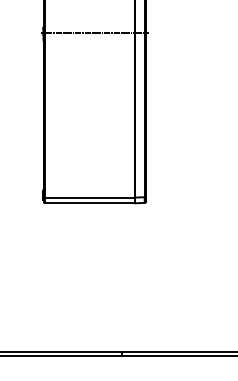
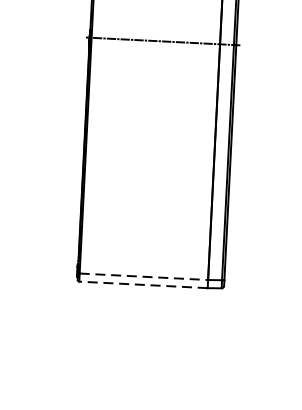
line: (90, 197) -> (144, 276), solid -> dashed
line: (90, 203) -> (144, 285), solid -> dashed

